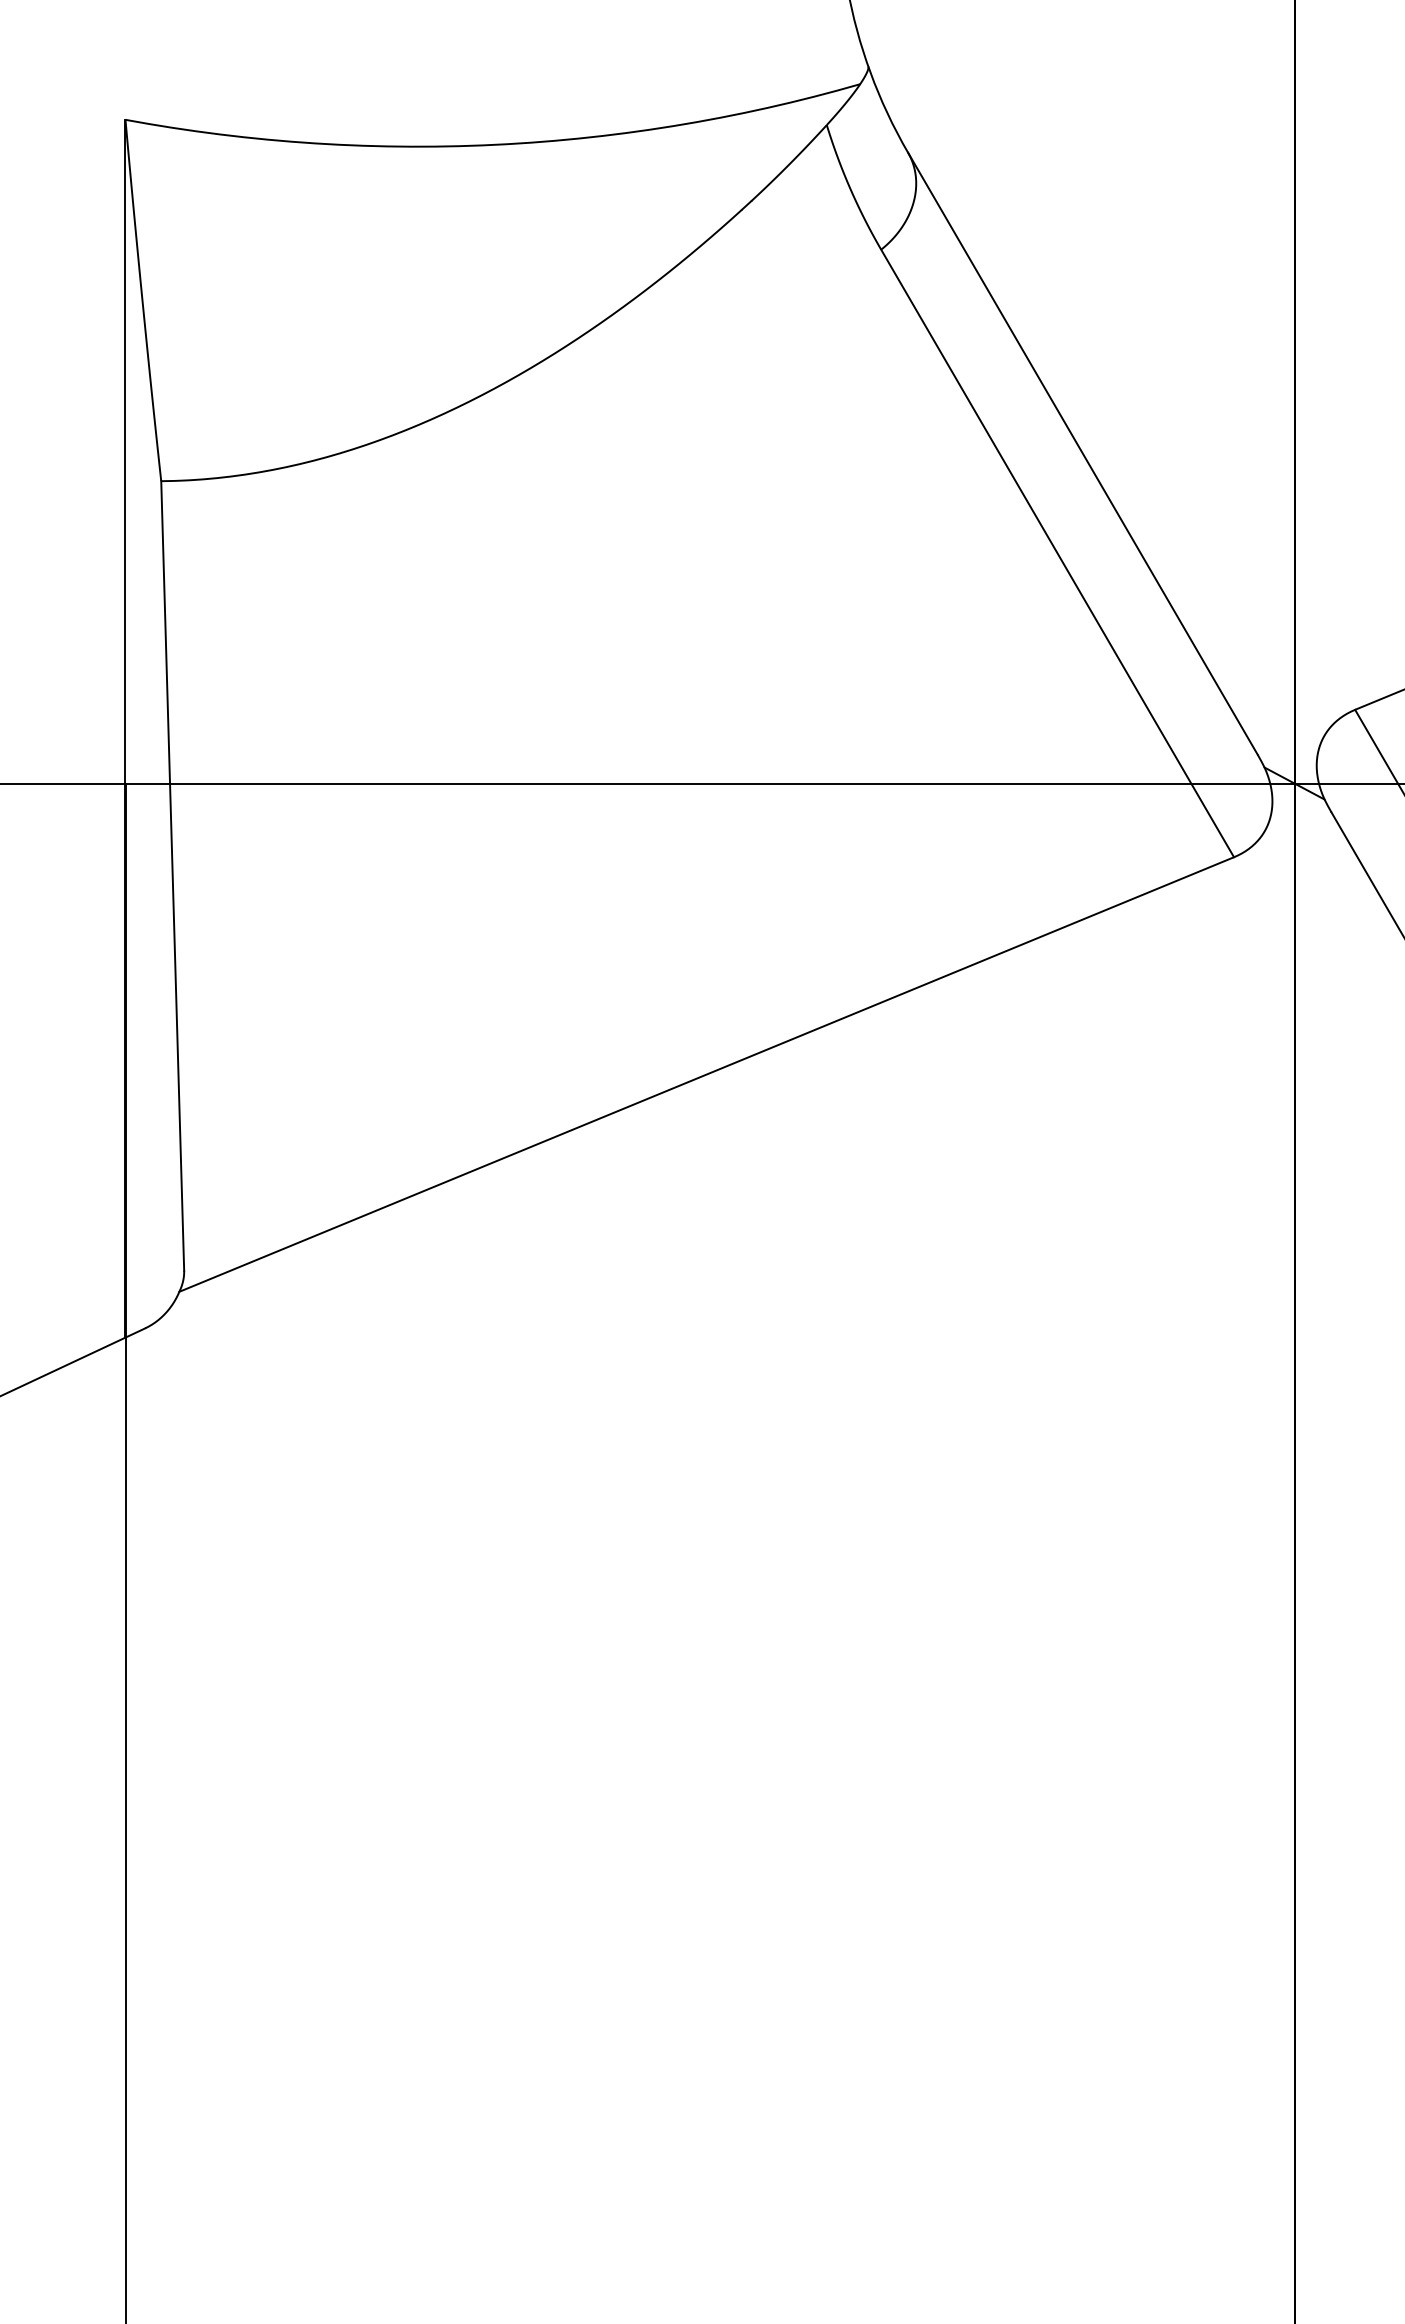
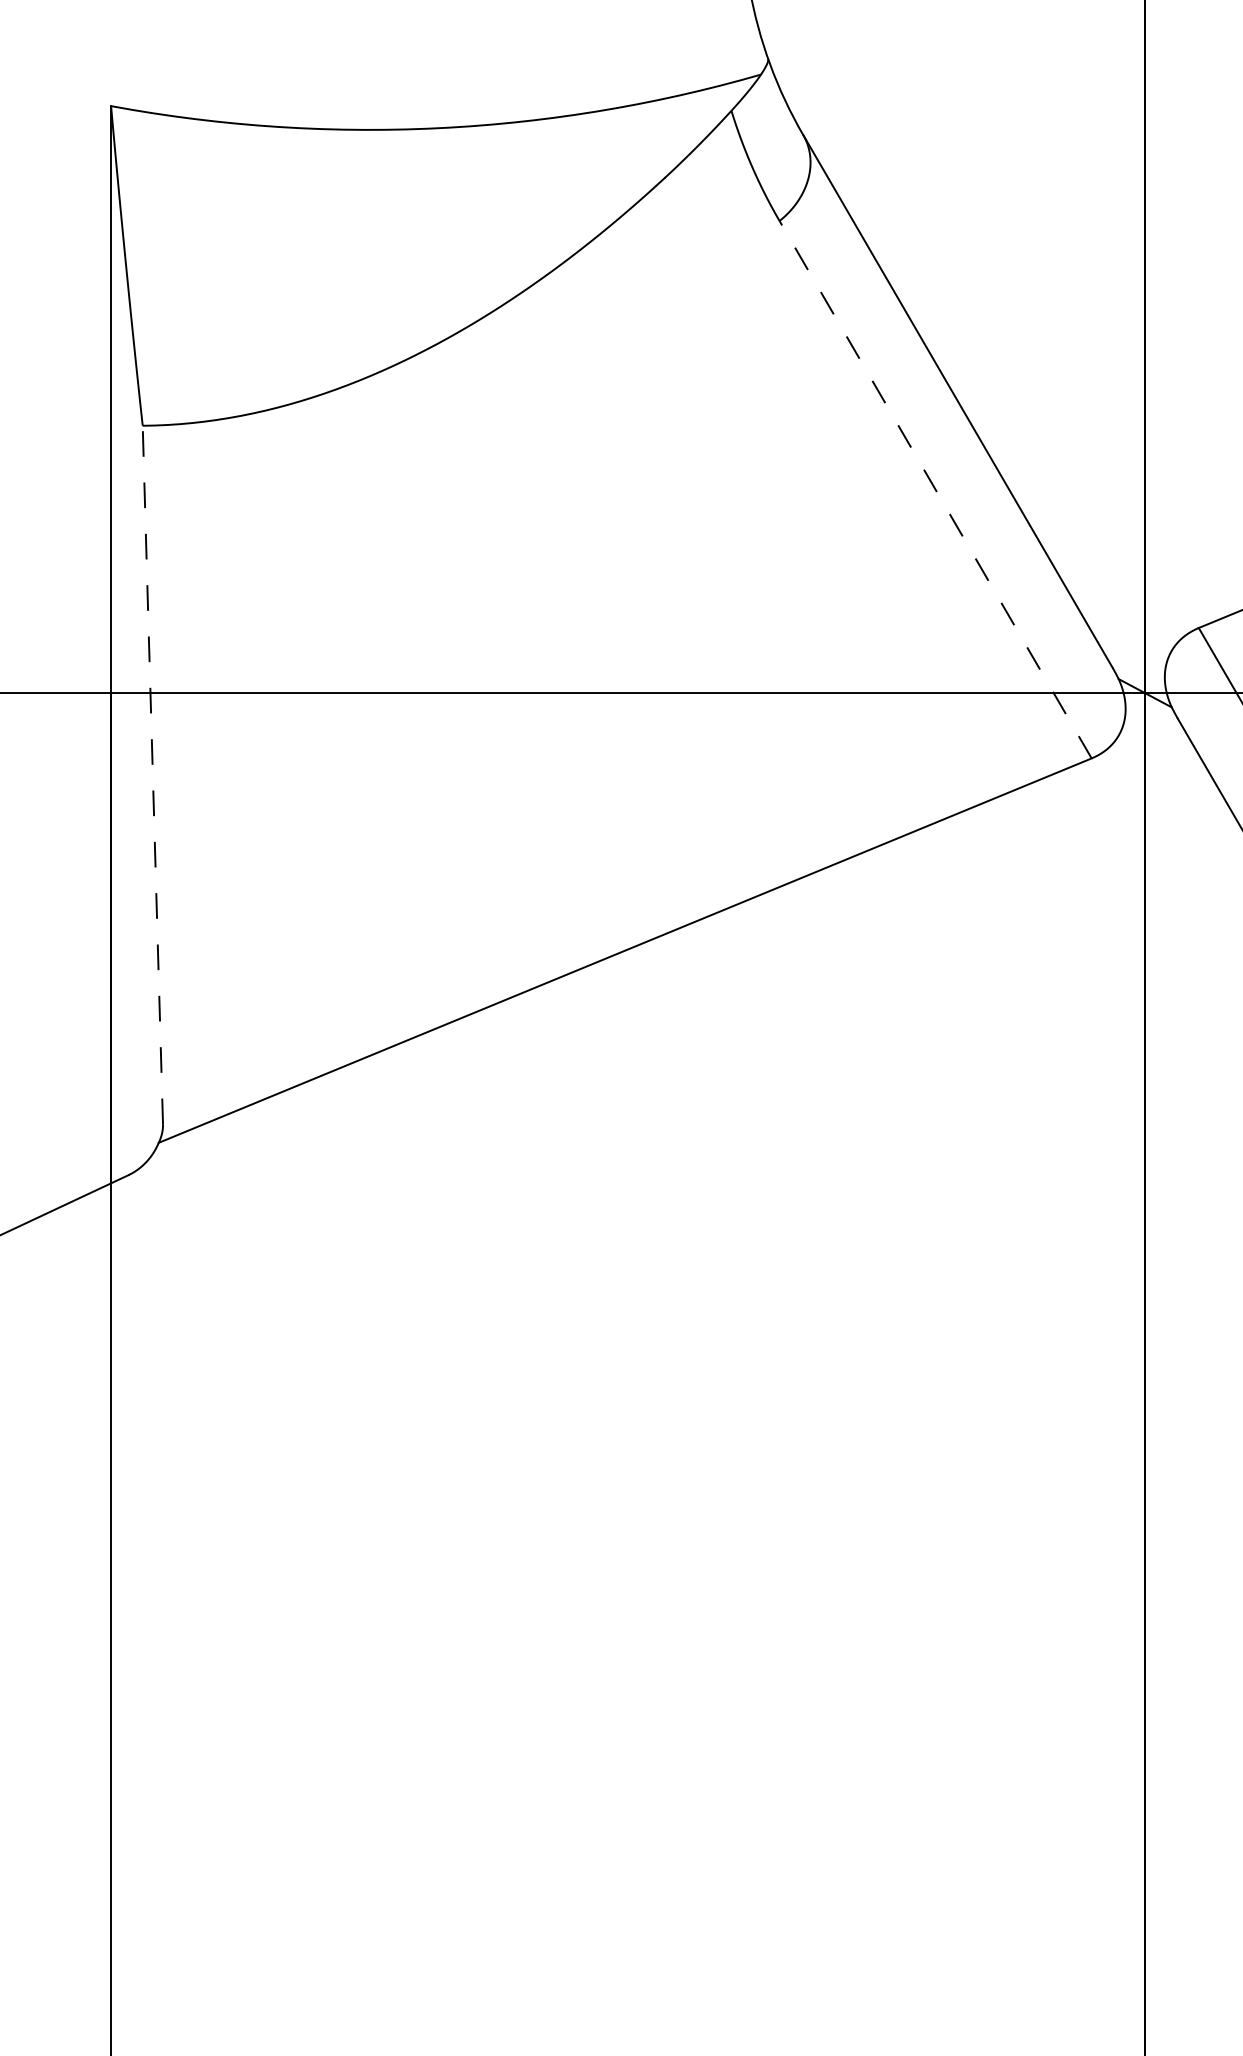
line: (1057, 553) -> (935, 489), solid -> dashed
line: (172, 875) -> (152, 774), solid -> dashed

